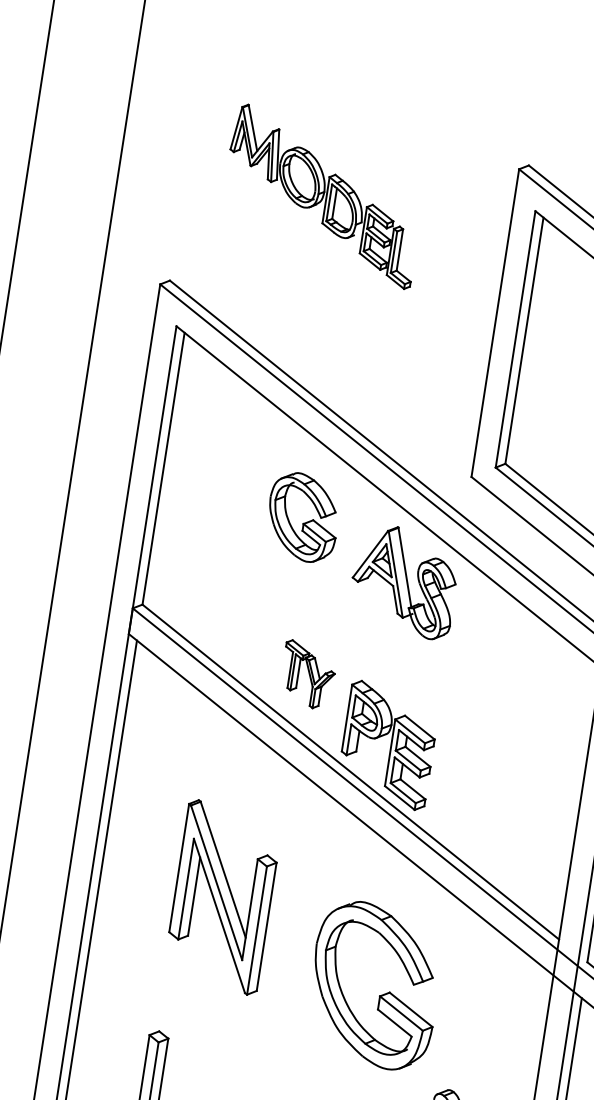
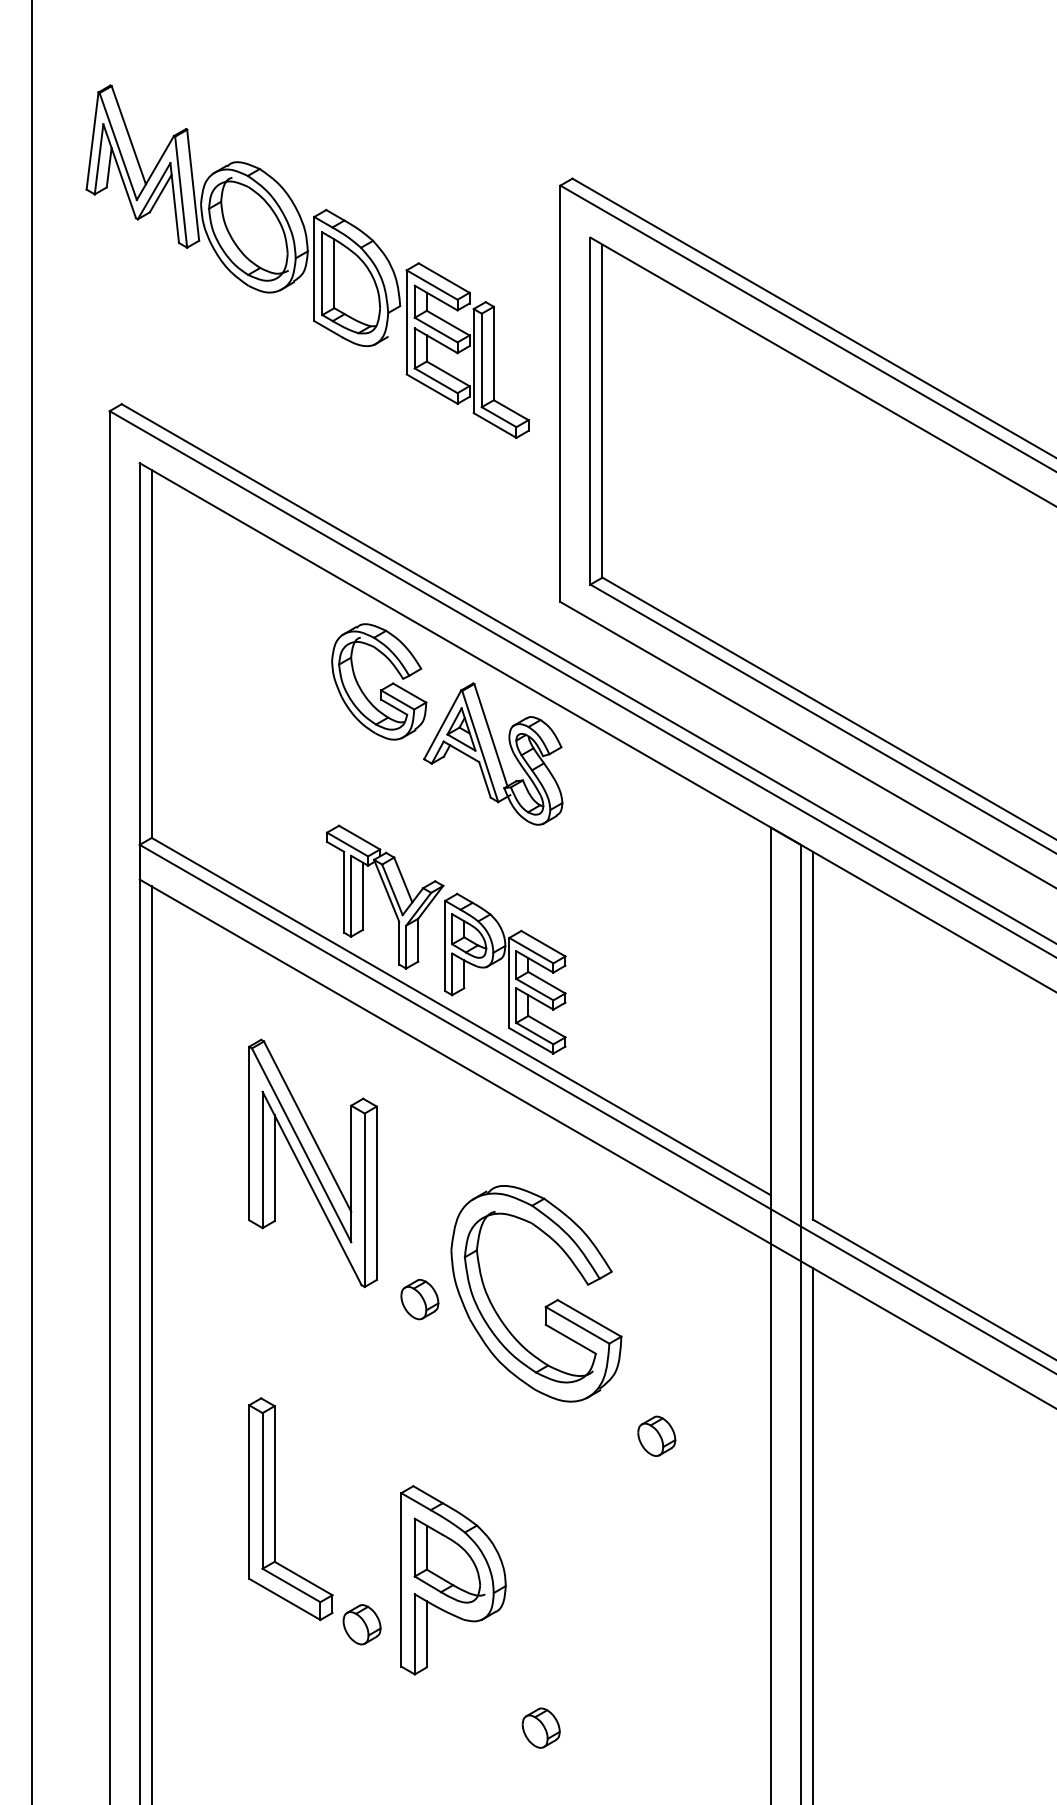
part: (323, 196) -> (307, 261), size x1.67
part: (304, 522) -> (382, 688), moved
part: (307, 674) -> (384, 896), size x1.67
part: (222, 897) -> (312, 1163), moved
part: (287, 976) -> (419, 1299), added

